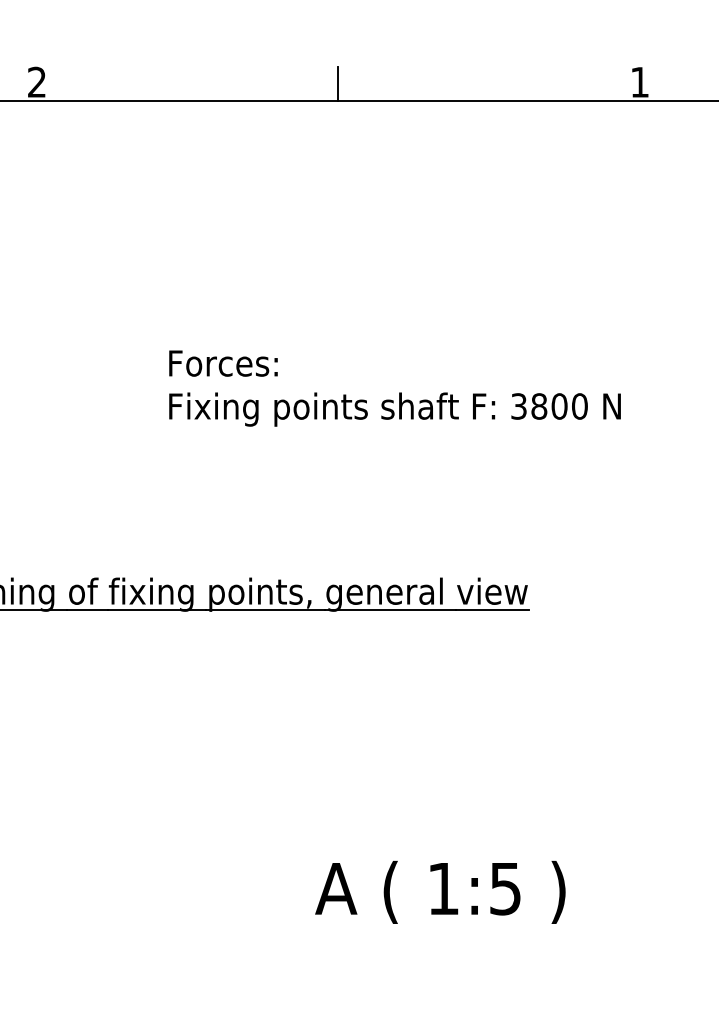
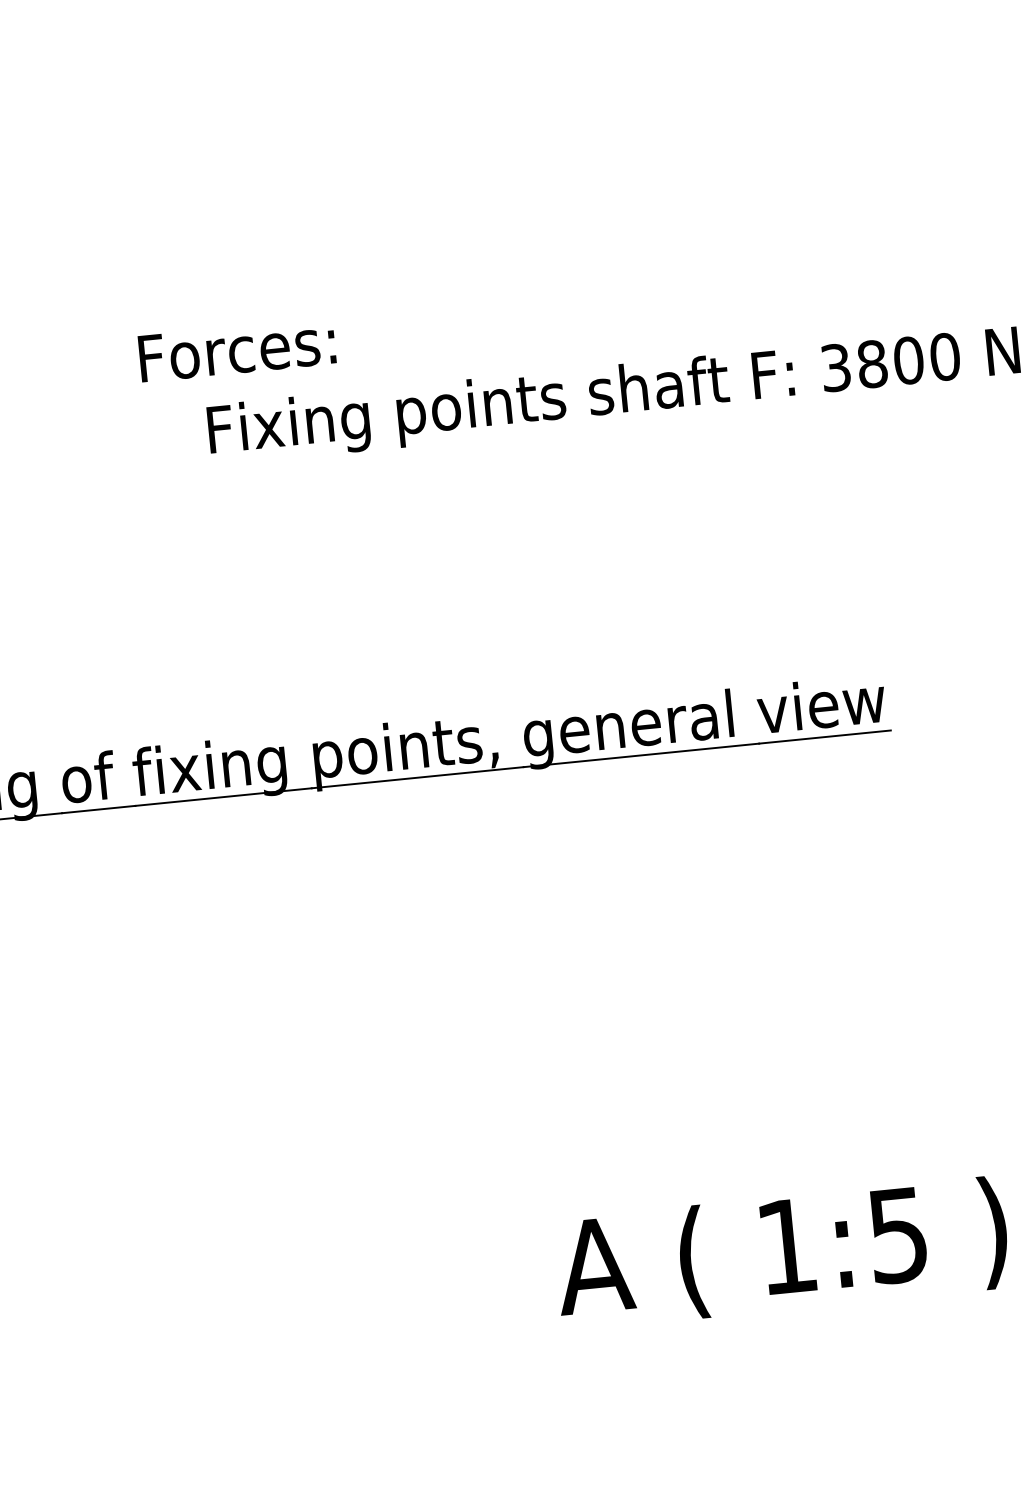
text: (223, 363) -> (237, 349), moved

